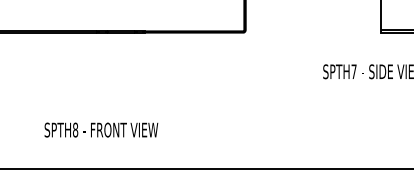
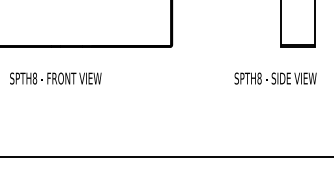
text: (354, 71) -> (259, 78), SPTH7 -> SPTH8
text: (101, 129) -> (55, 78), moved

